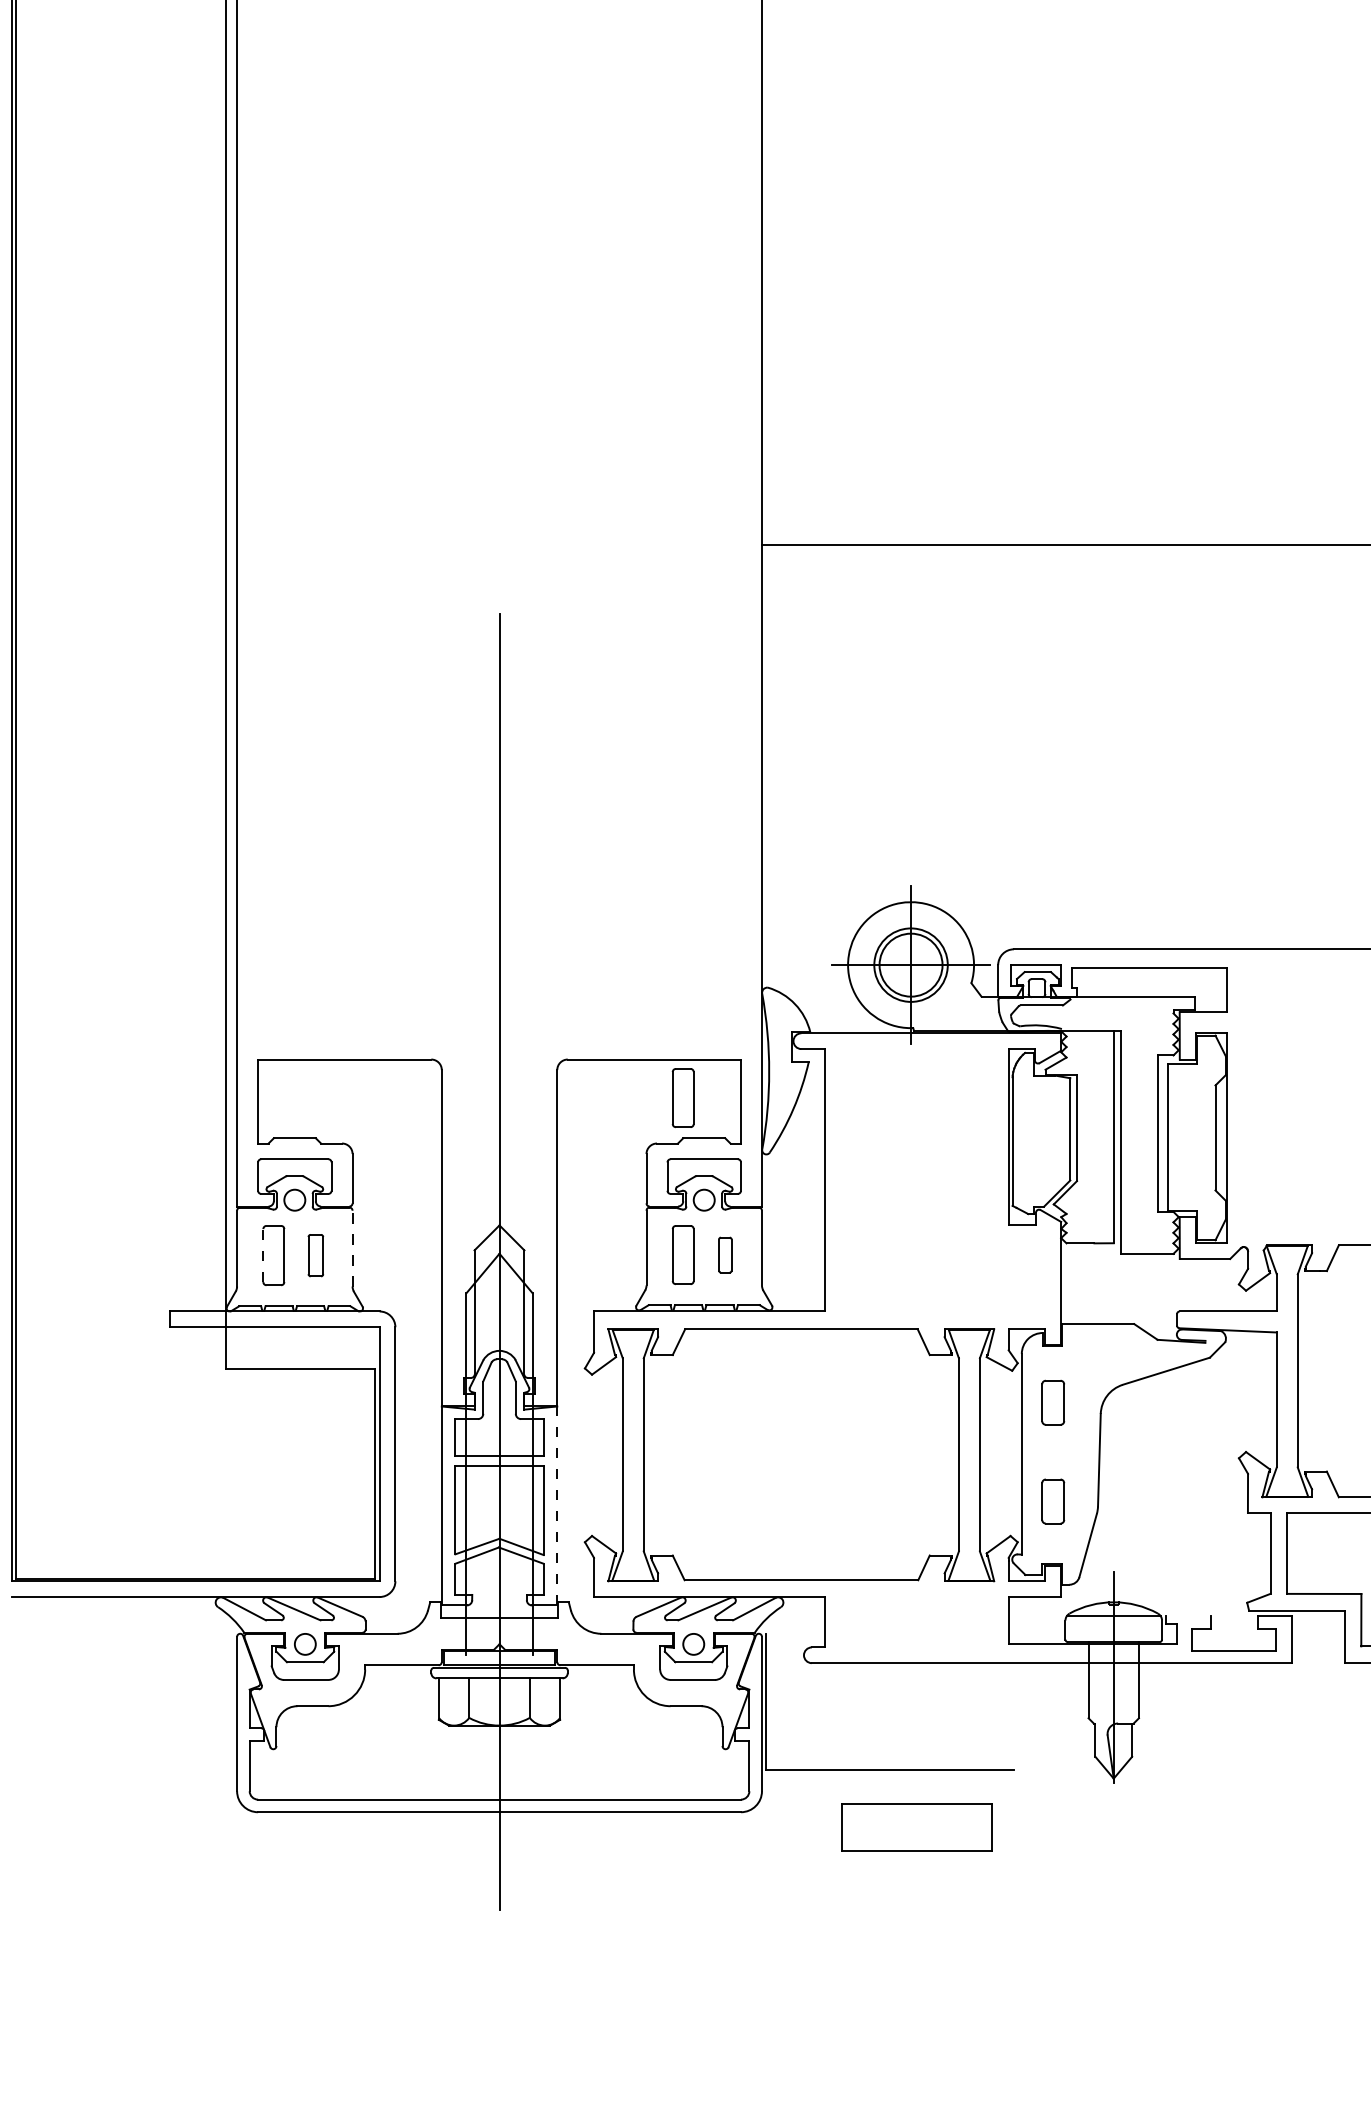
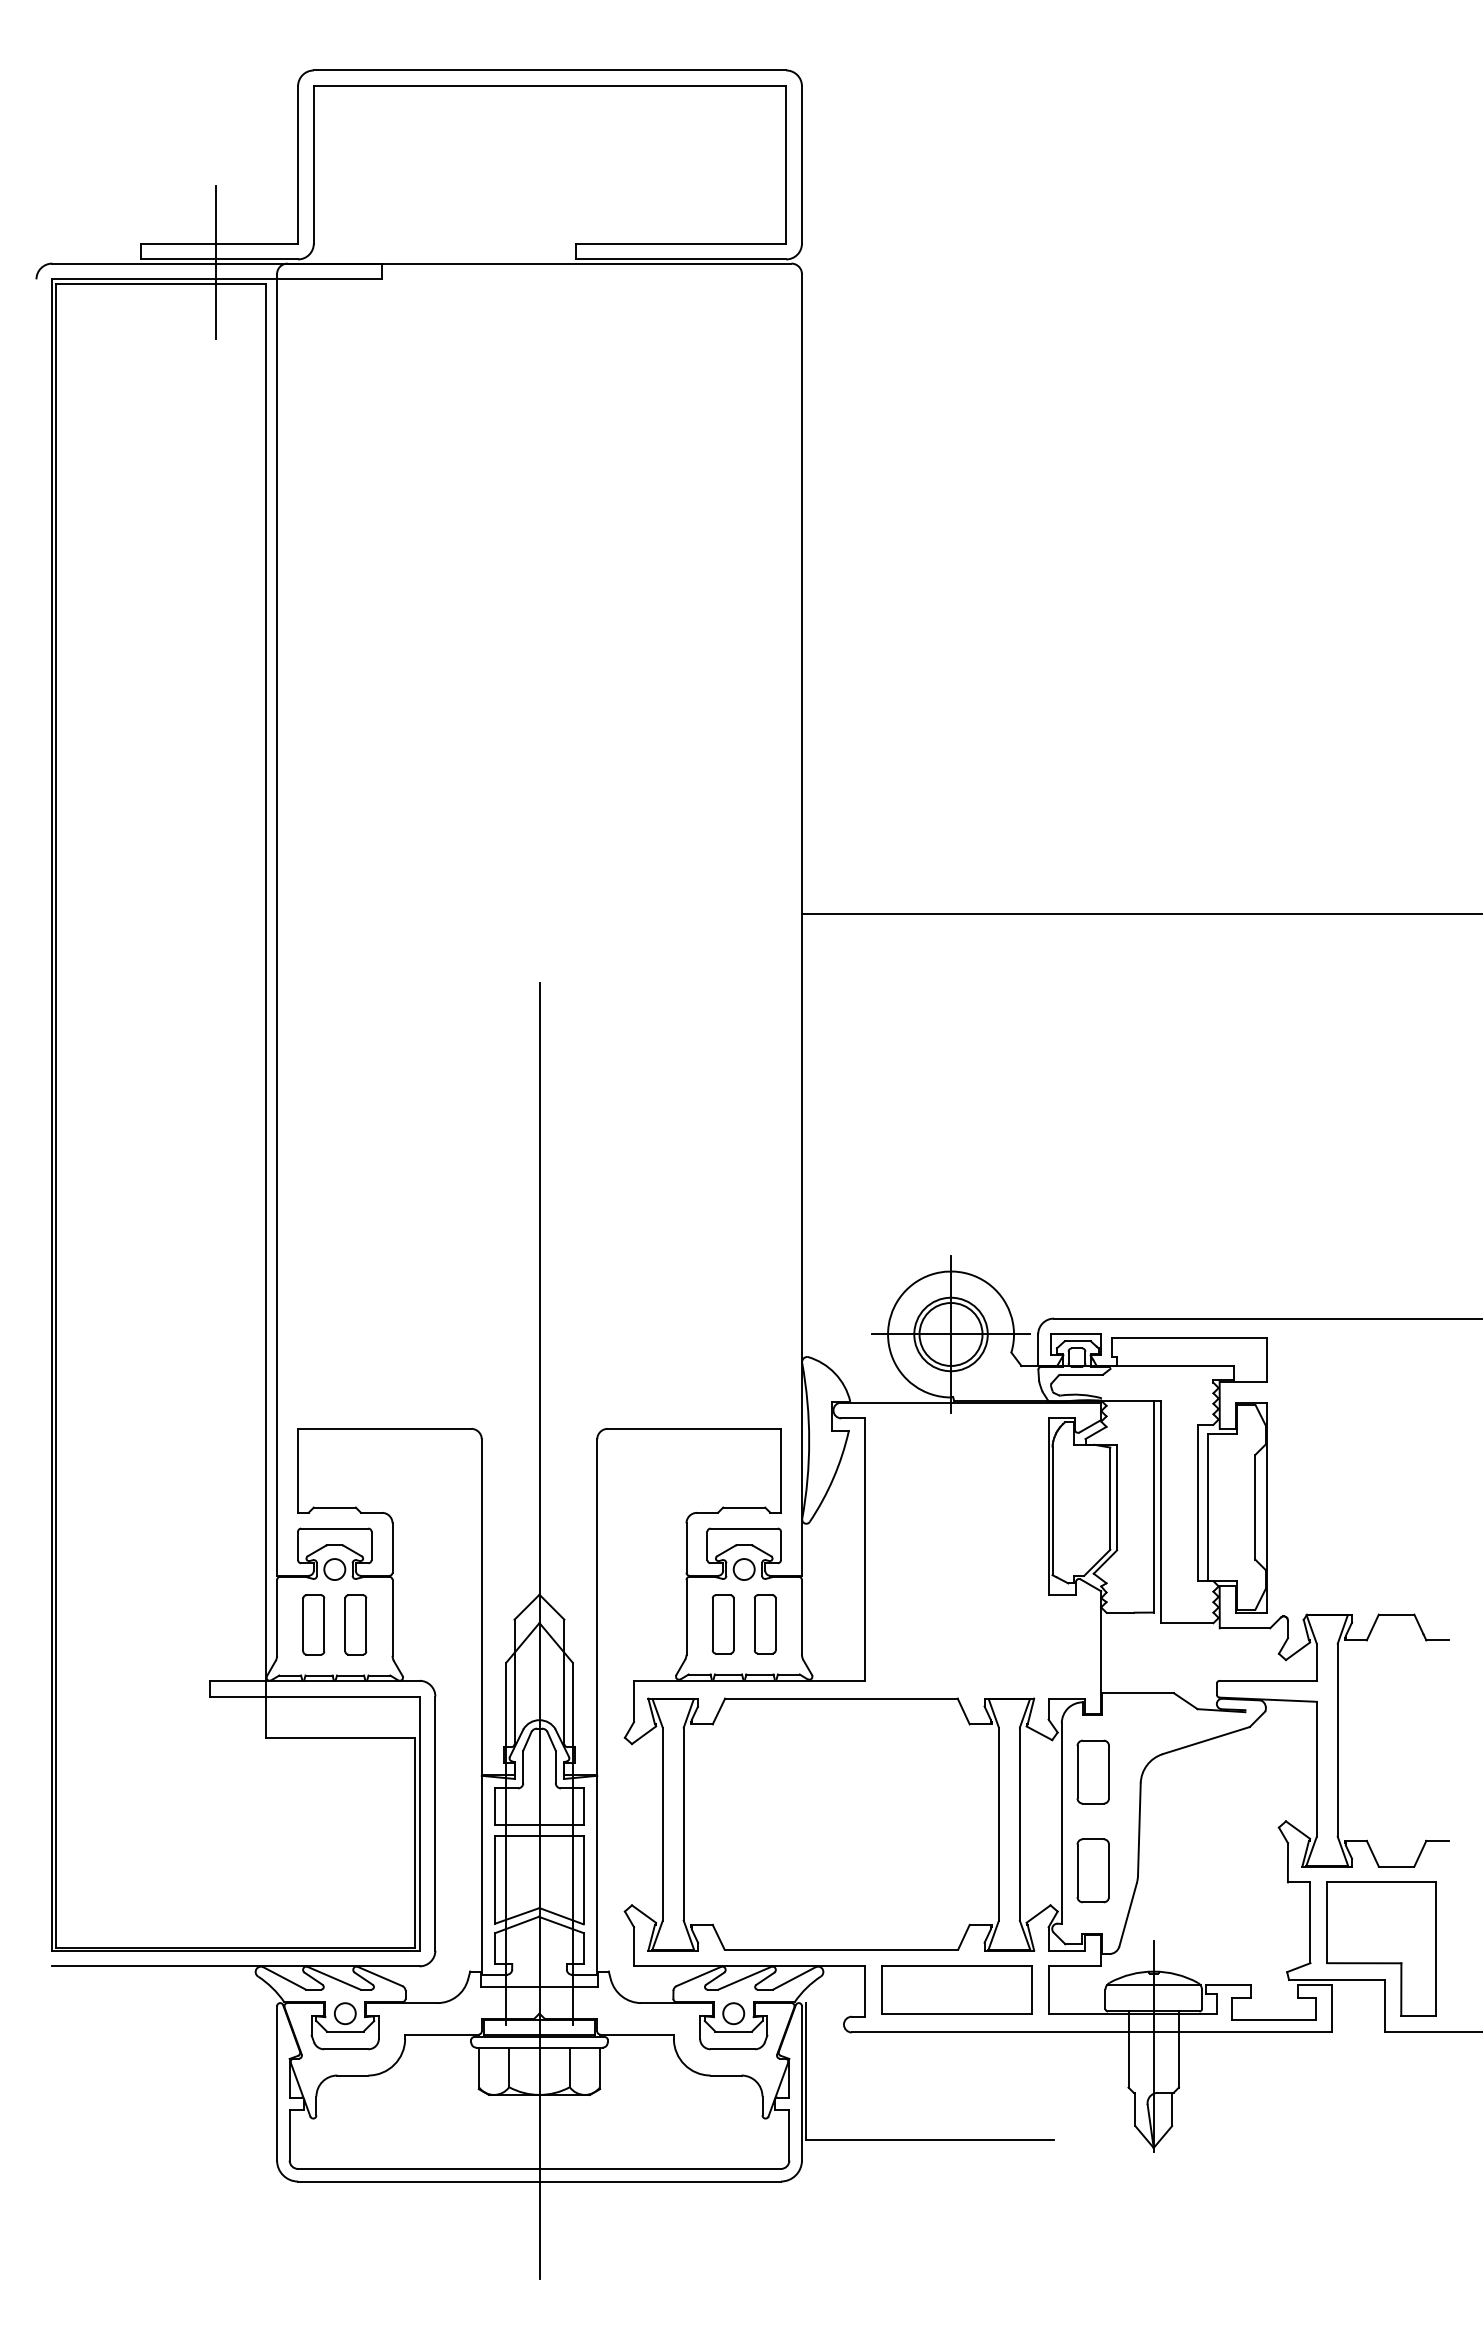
part: (683, 1098) -> (723, 1467), removed
line: (352, 1248) -> (392, 1617), dashed -> solid
line: (263, 1255) -> (303, 1624), dashed -> solid
part: (315, 1255) -> (355, 1624), size x1.43
part: (725, 1255) -> (765, 1624), size x1.67
part: (1052, 1402) -> (1092, 1771), size x1.43
part: (1052, 1501) -> (1092, 1870), size x1.43
line: (557, 1505) -> (597, 1874), dashed -> solid
line: (1188, 1616) -> (1228, 1985), added
part: (916, 1827) -> (956, 1989), moved

